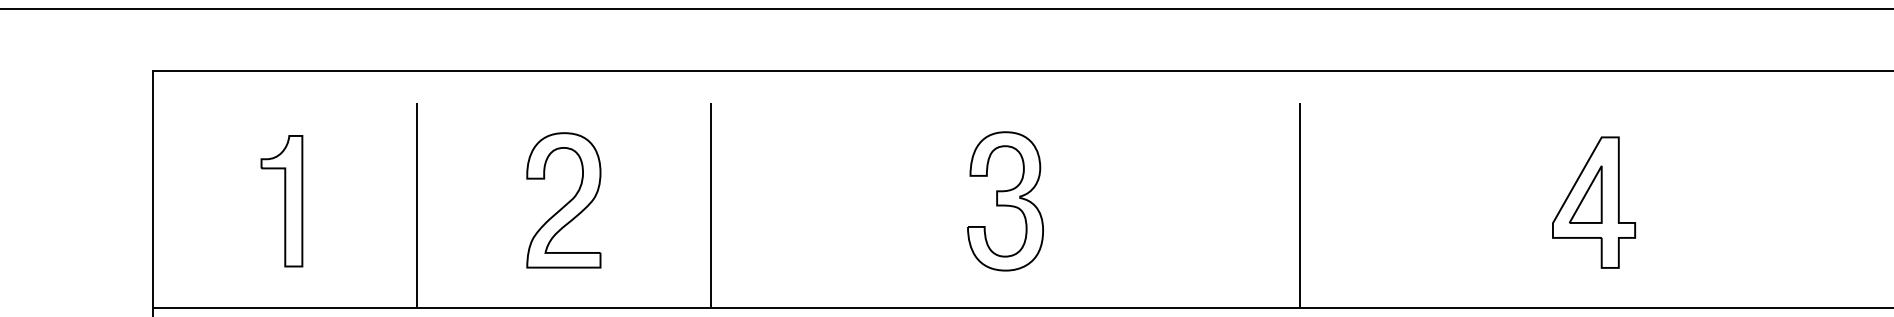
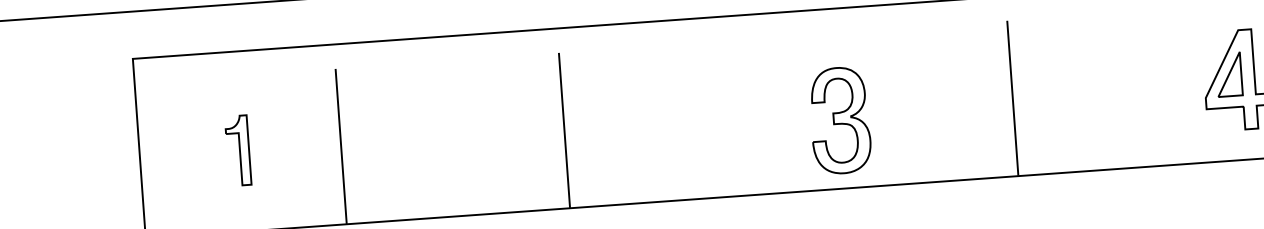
part: (563, 200) -> (452, 134), removed
part: (281, 201) -> (237, 150), size x0.7
part: (1005, 201) -> (840, 120), moved

